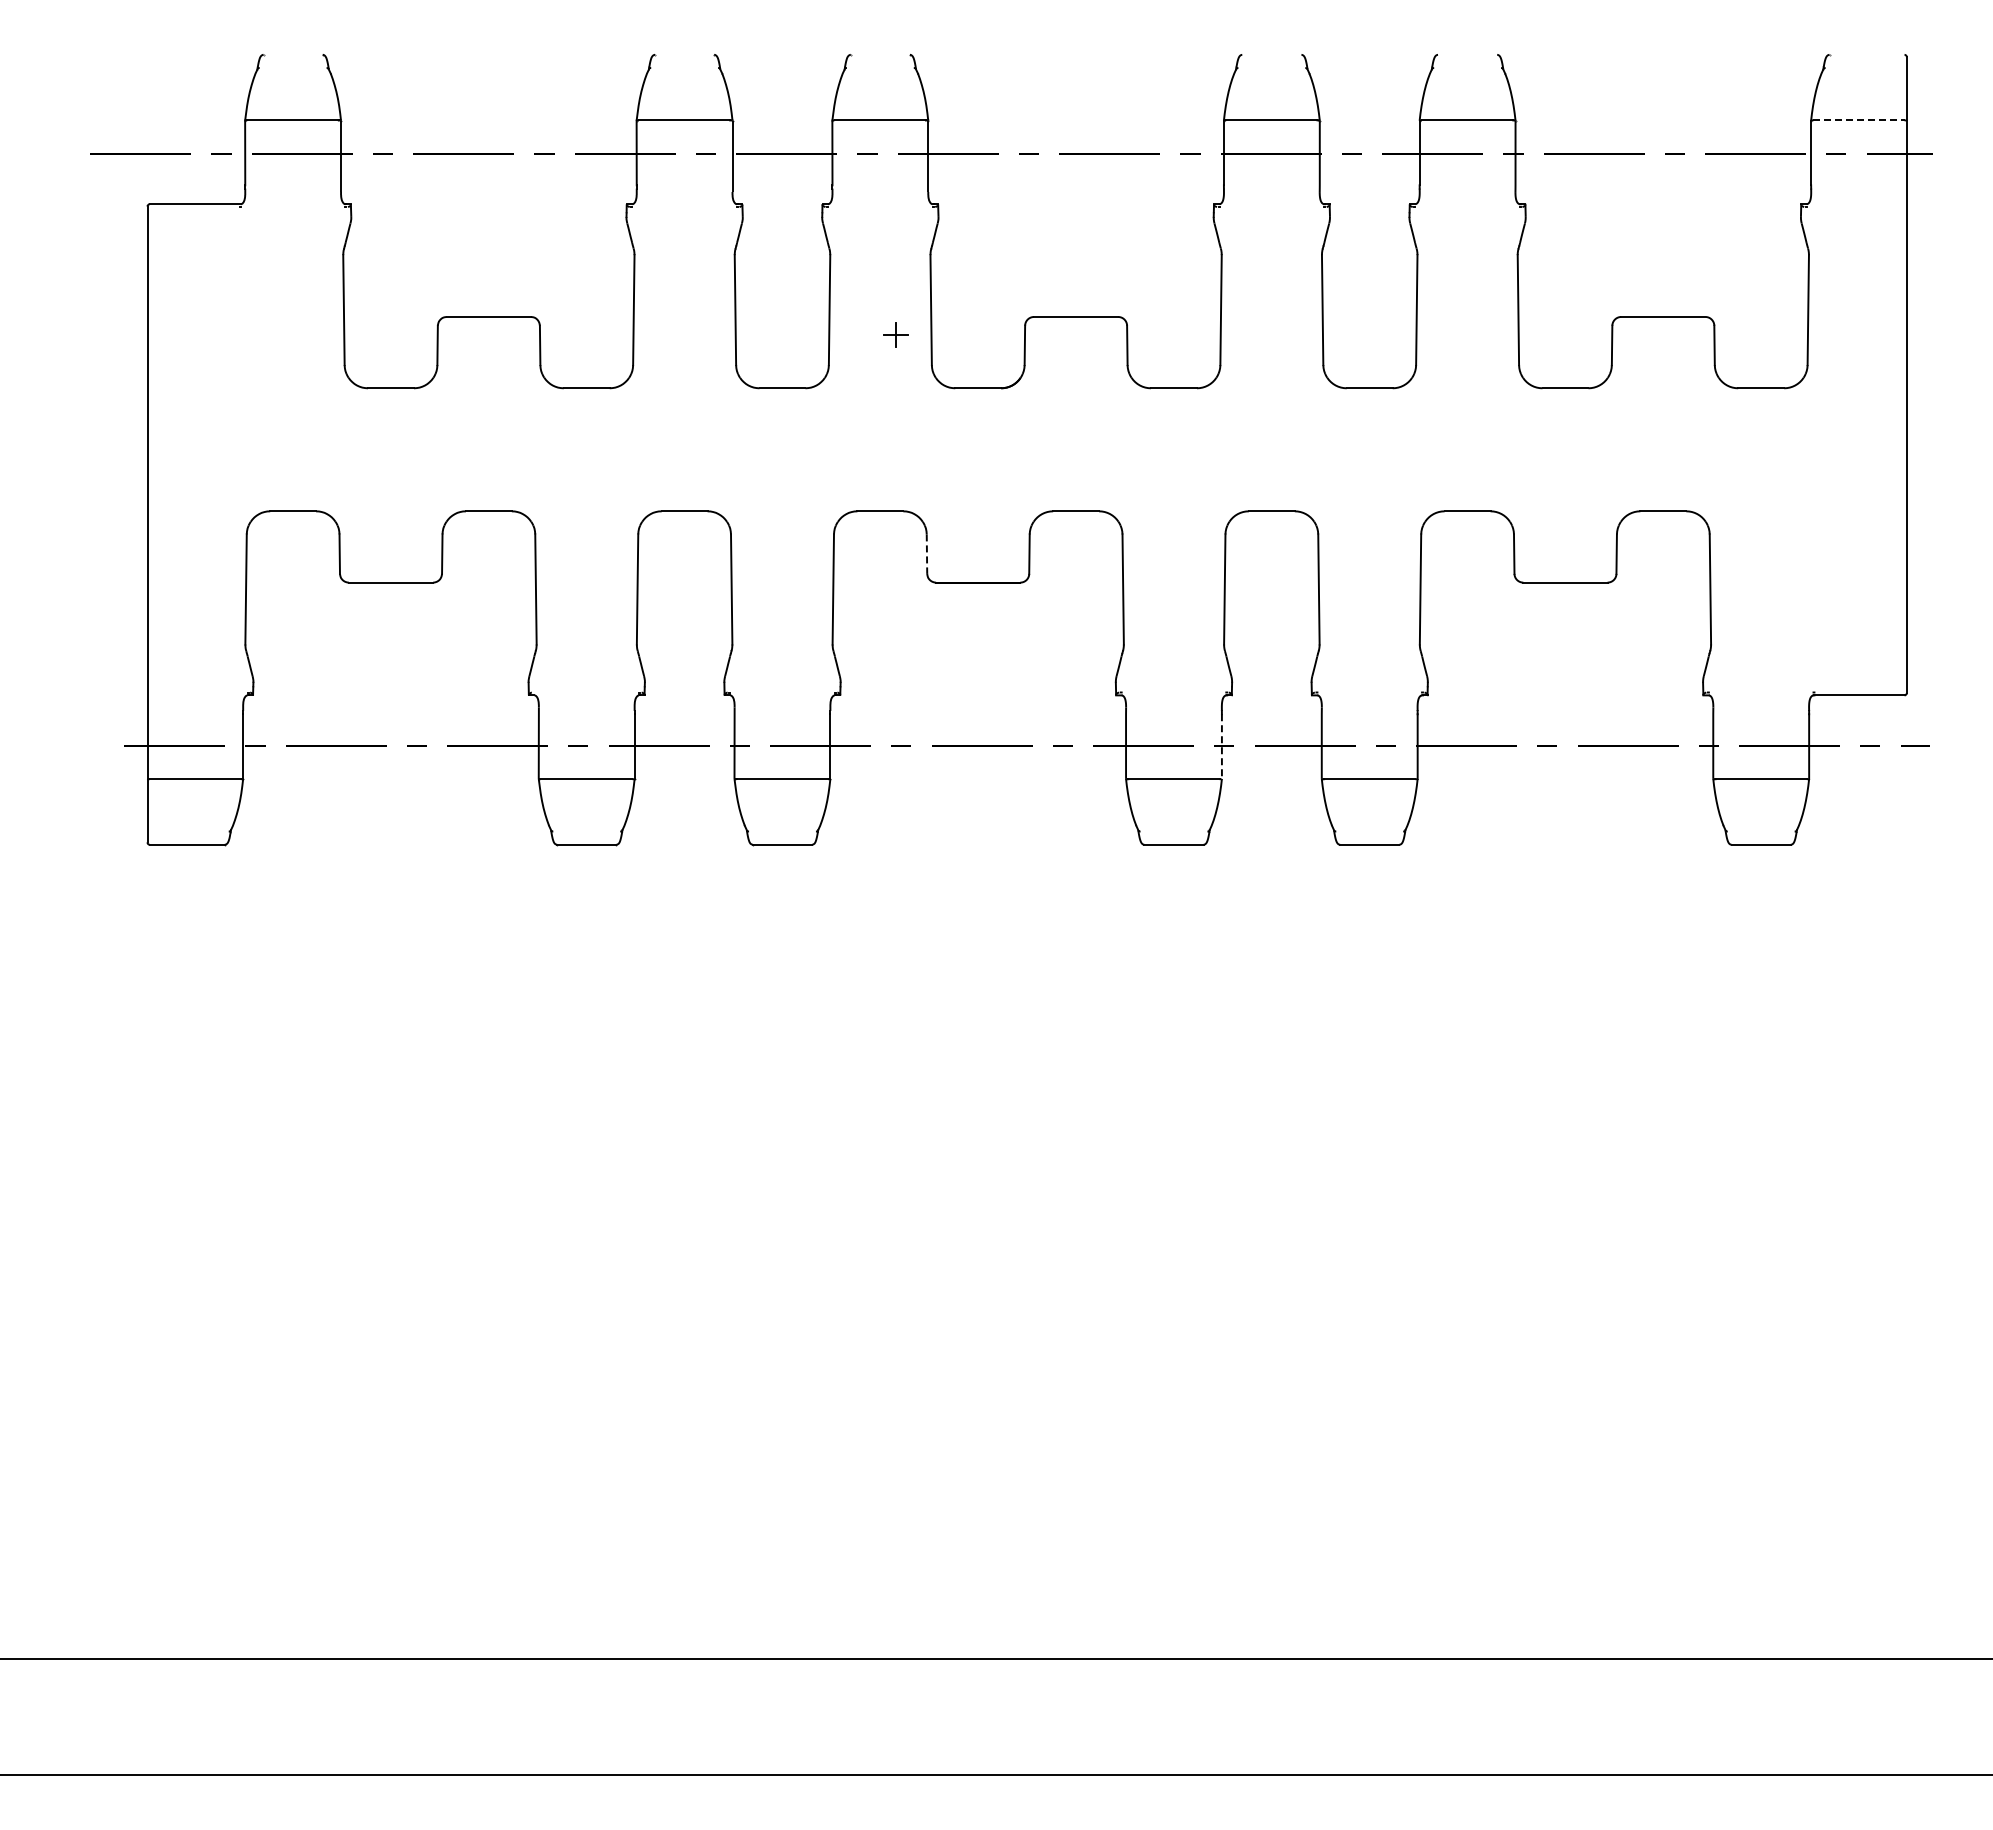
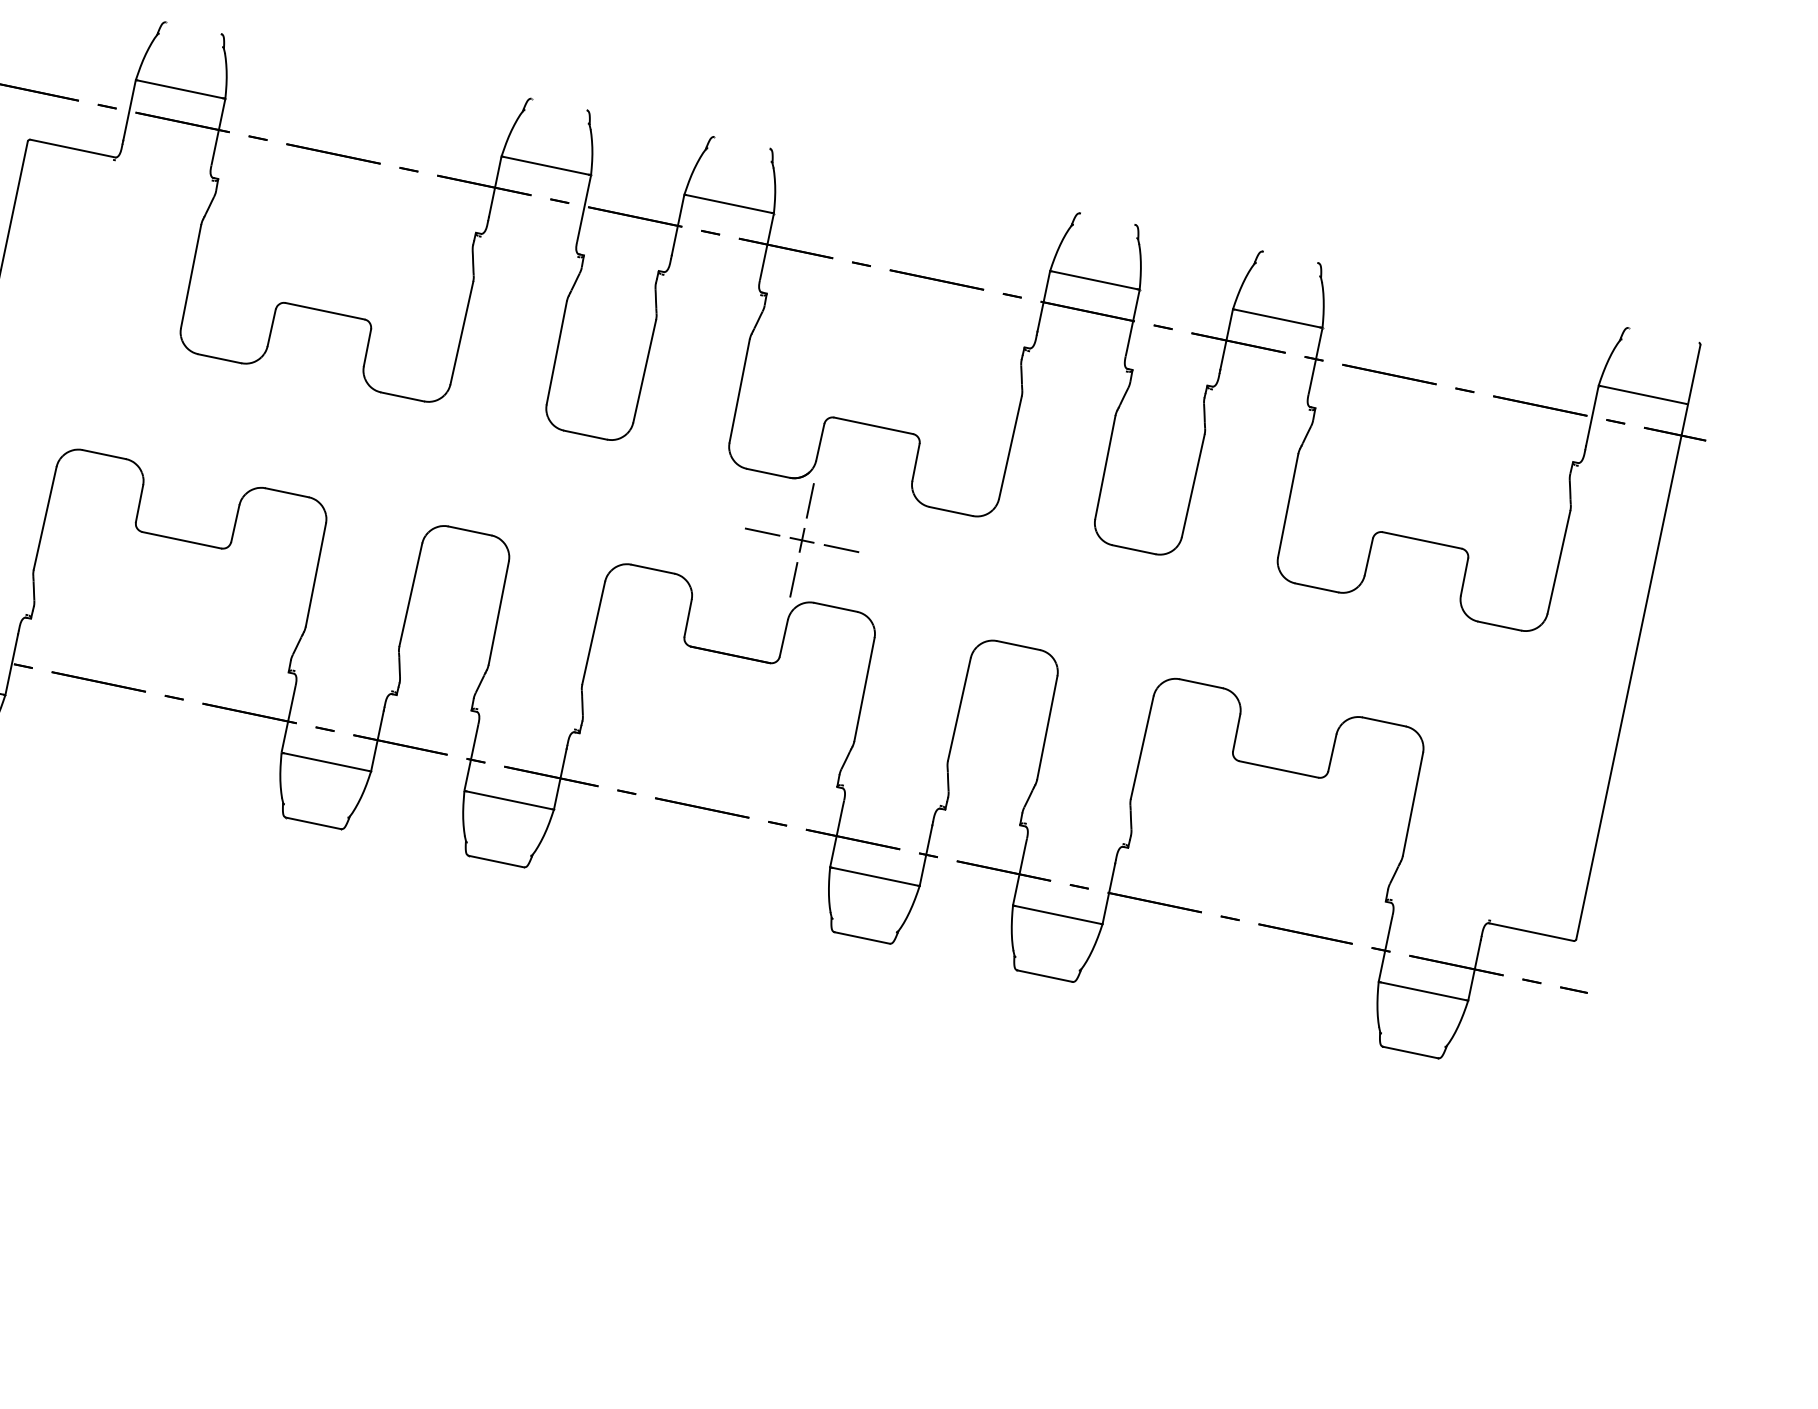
line: (1858, 120) -> (1642, 394), dashed -> solid
part: (895, 334) -> (801, 539), moved
line: (1027, 407) -> (810, 500), added
line: (984, 449) -> (762, 531), added
line: (1069, 449) -> (841, 548), added
line: (1027, 491) -> (794, 579), added
line: (926, 554) -> (687, 618), dashed -> solid
line: (1221, 747) -> (925, 856), dashed -> solid

